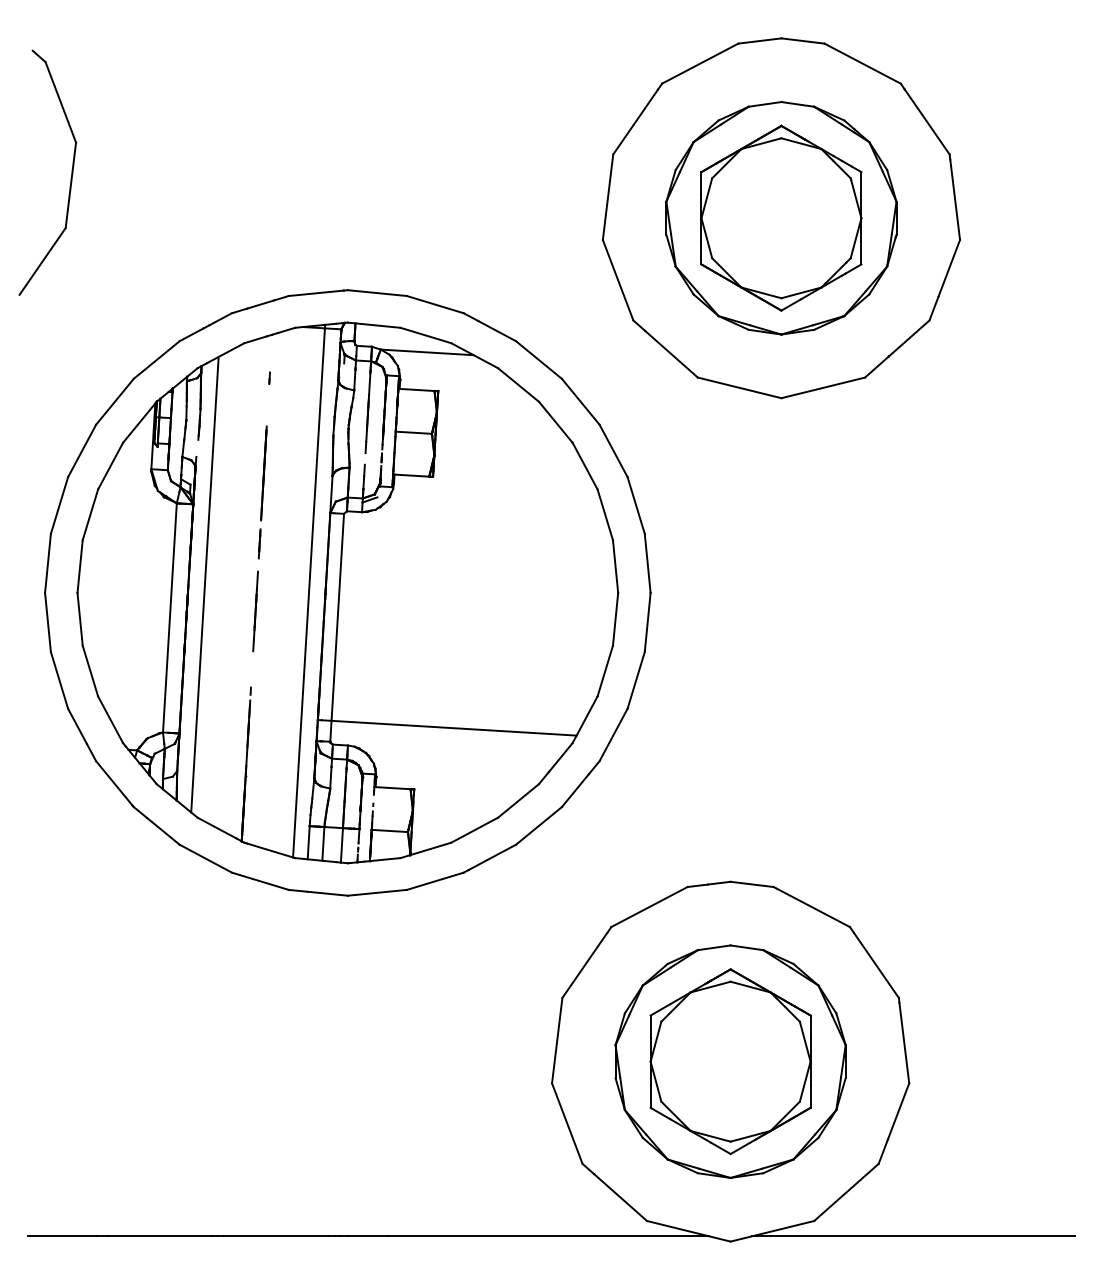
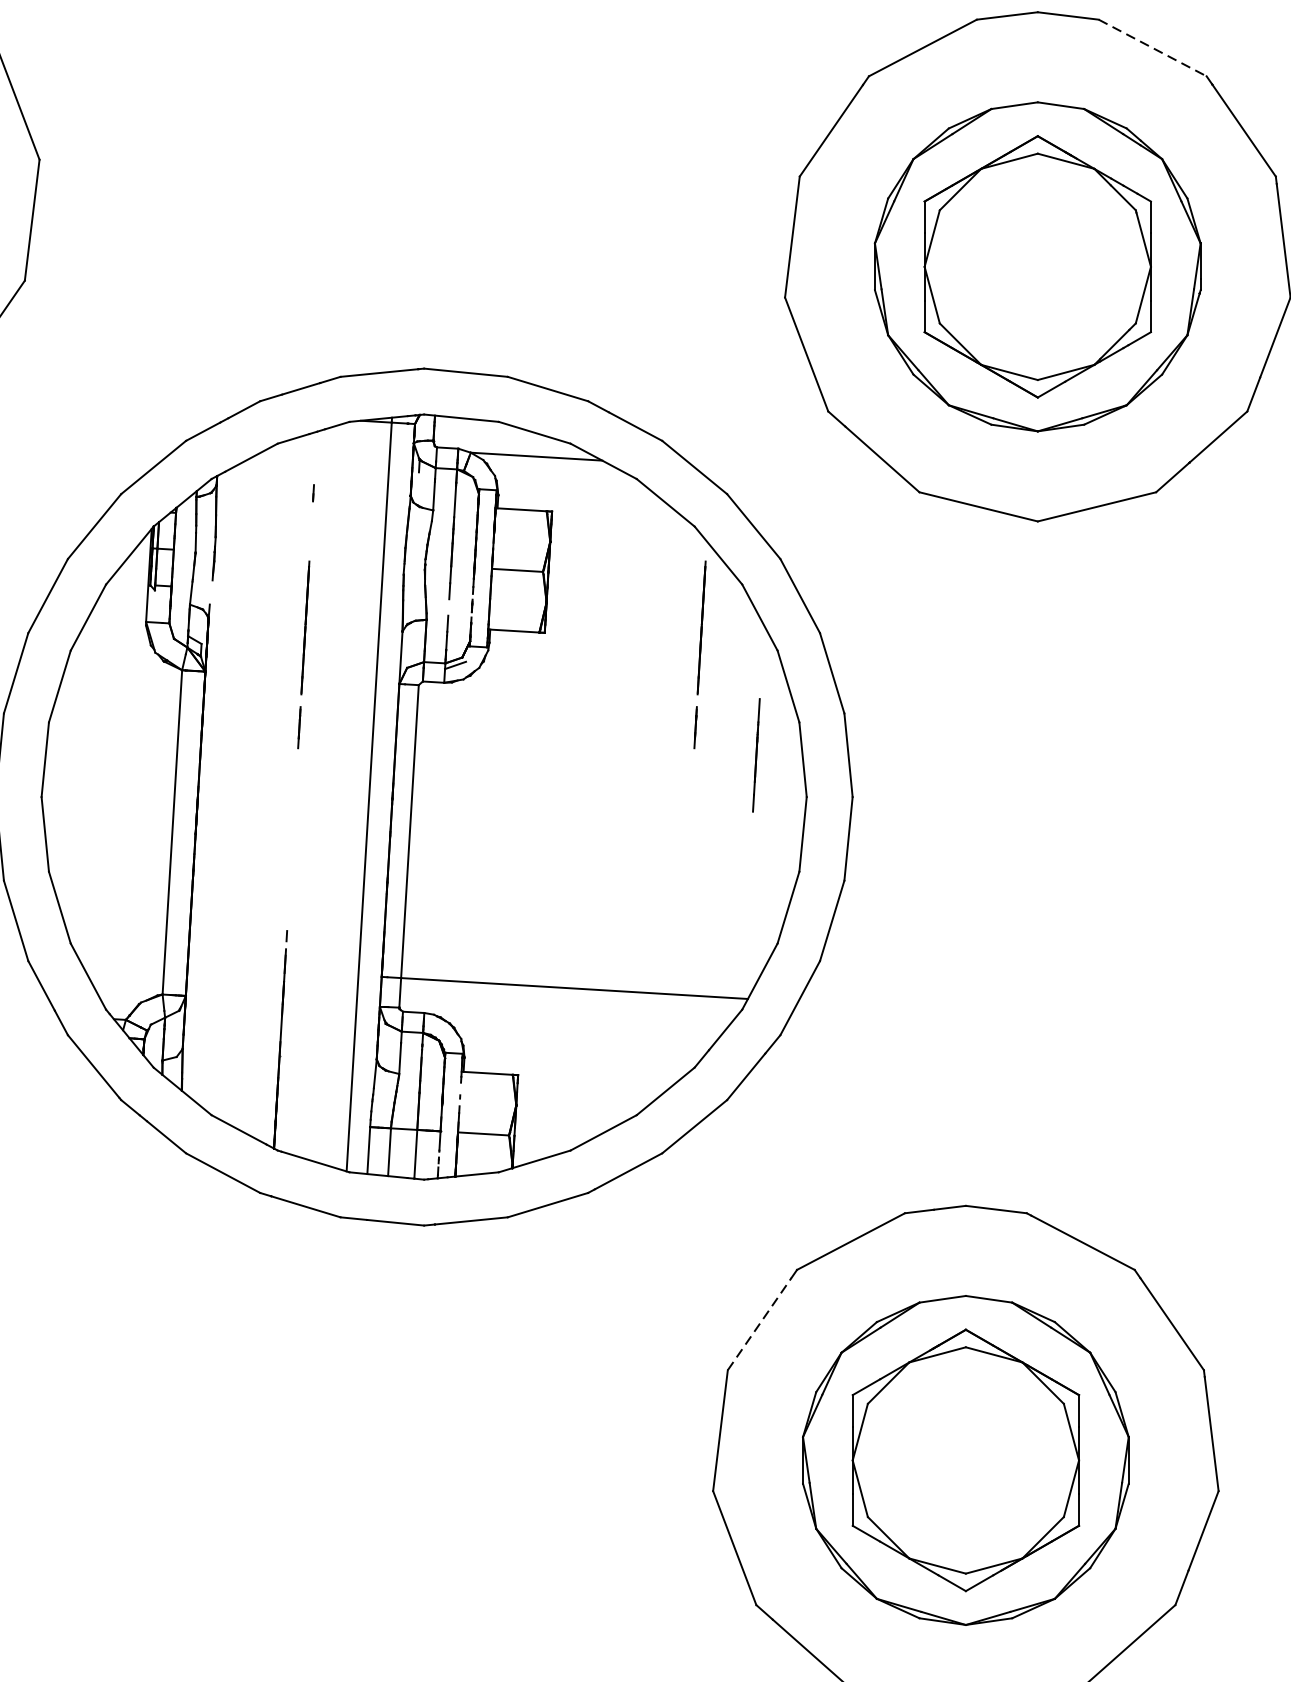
line: (863, 63) -> (1153, 47), solid -> dashed
line: (542, 492) -> (699, 654), added
line: (204, 584) -> (221, 785), removed
line: (255, 611) -> (756, 755), moved
line: (584, 965) -> (759, 1324), solid -> dashed

